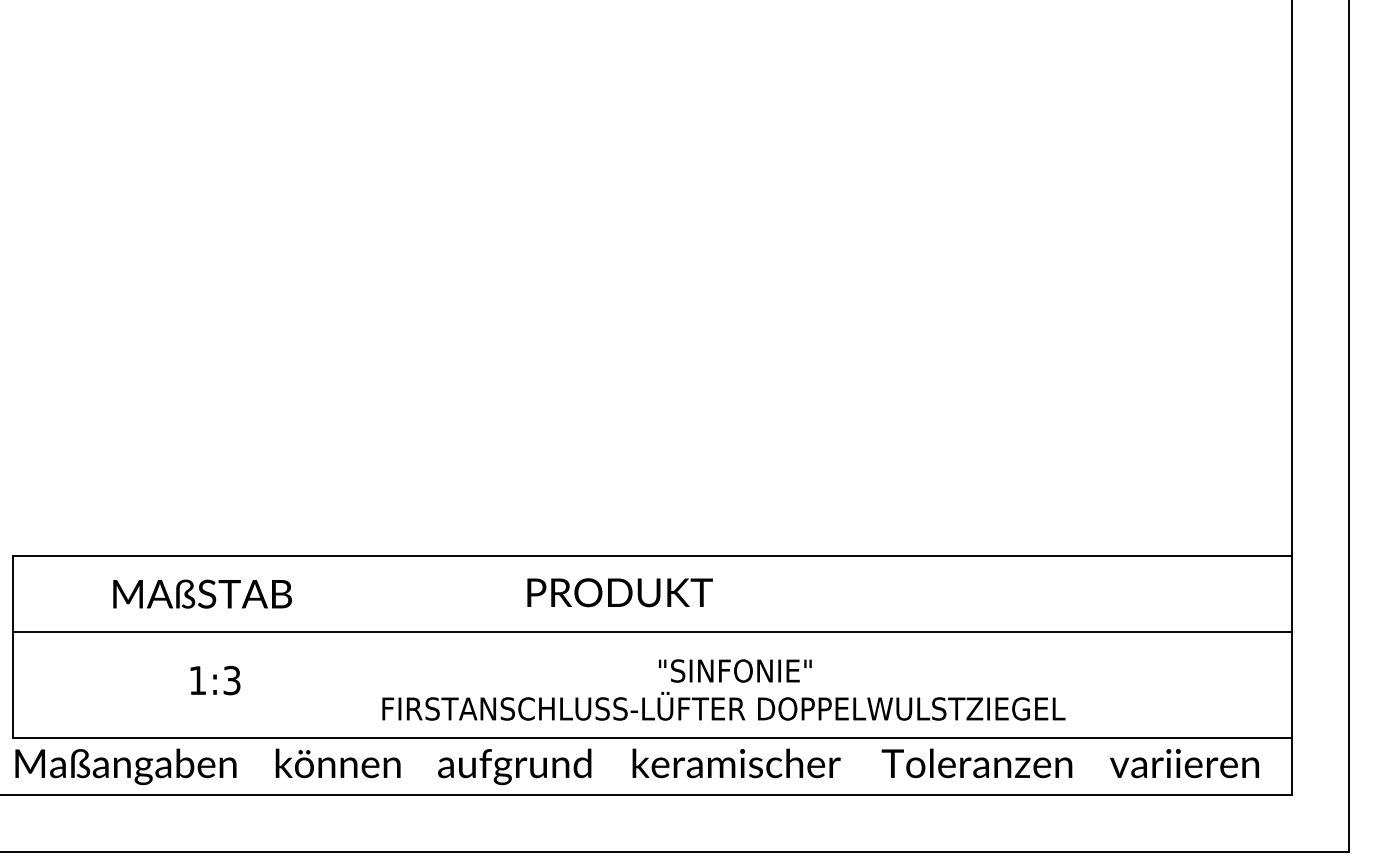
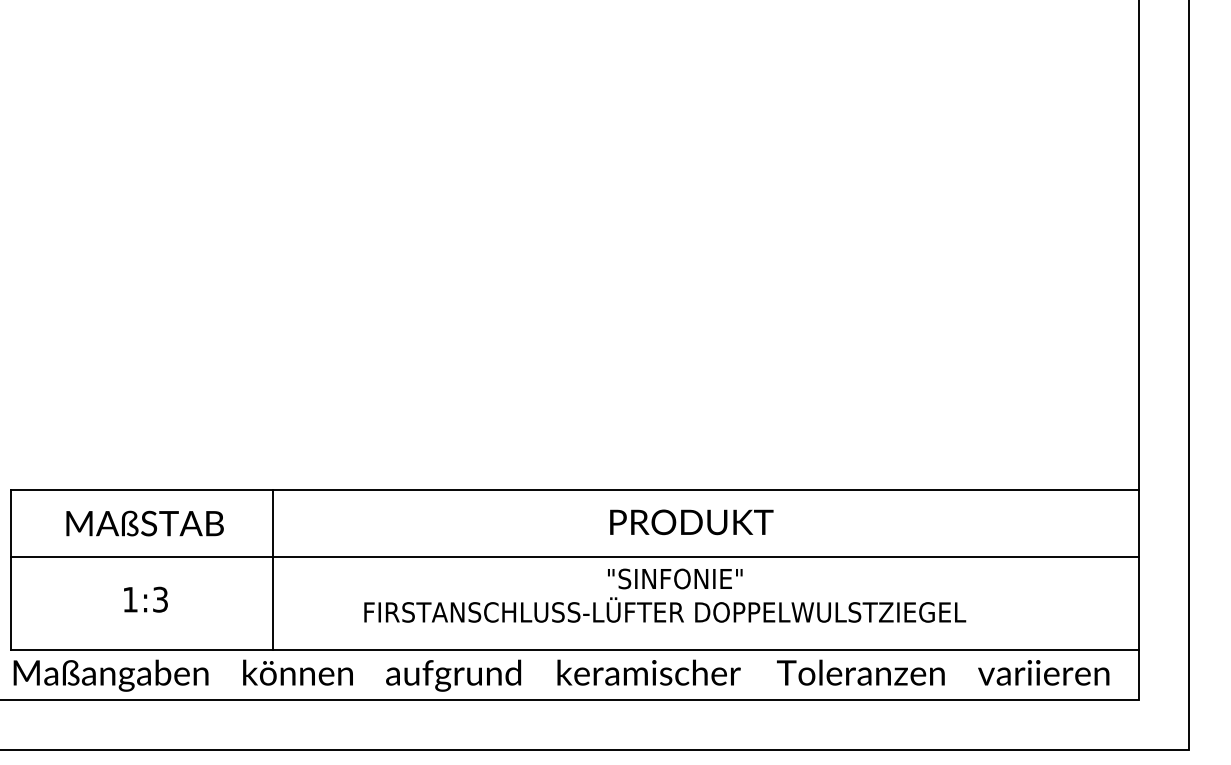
text: (619, 592) -> (691, 522), moved
text: (202, 593) -> (145, 523), moved
line: (310, 646) -> (273, 569), added
text: (215, 680) -> (145, 599), moved
text: (723, 689) -> (664, 595), moved

